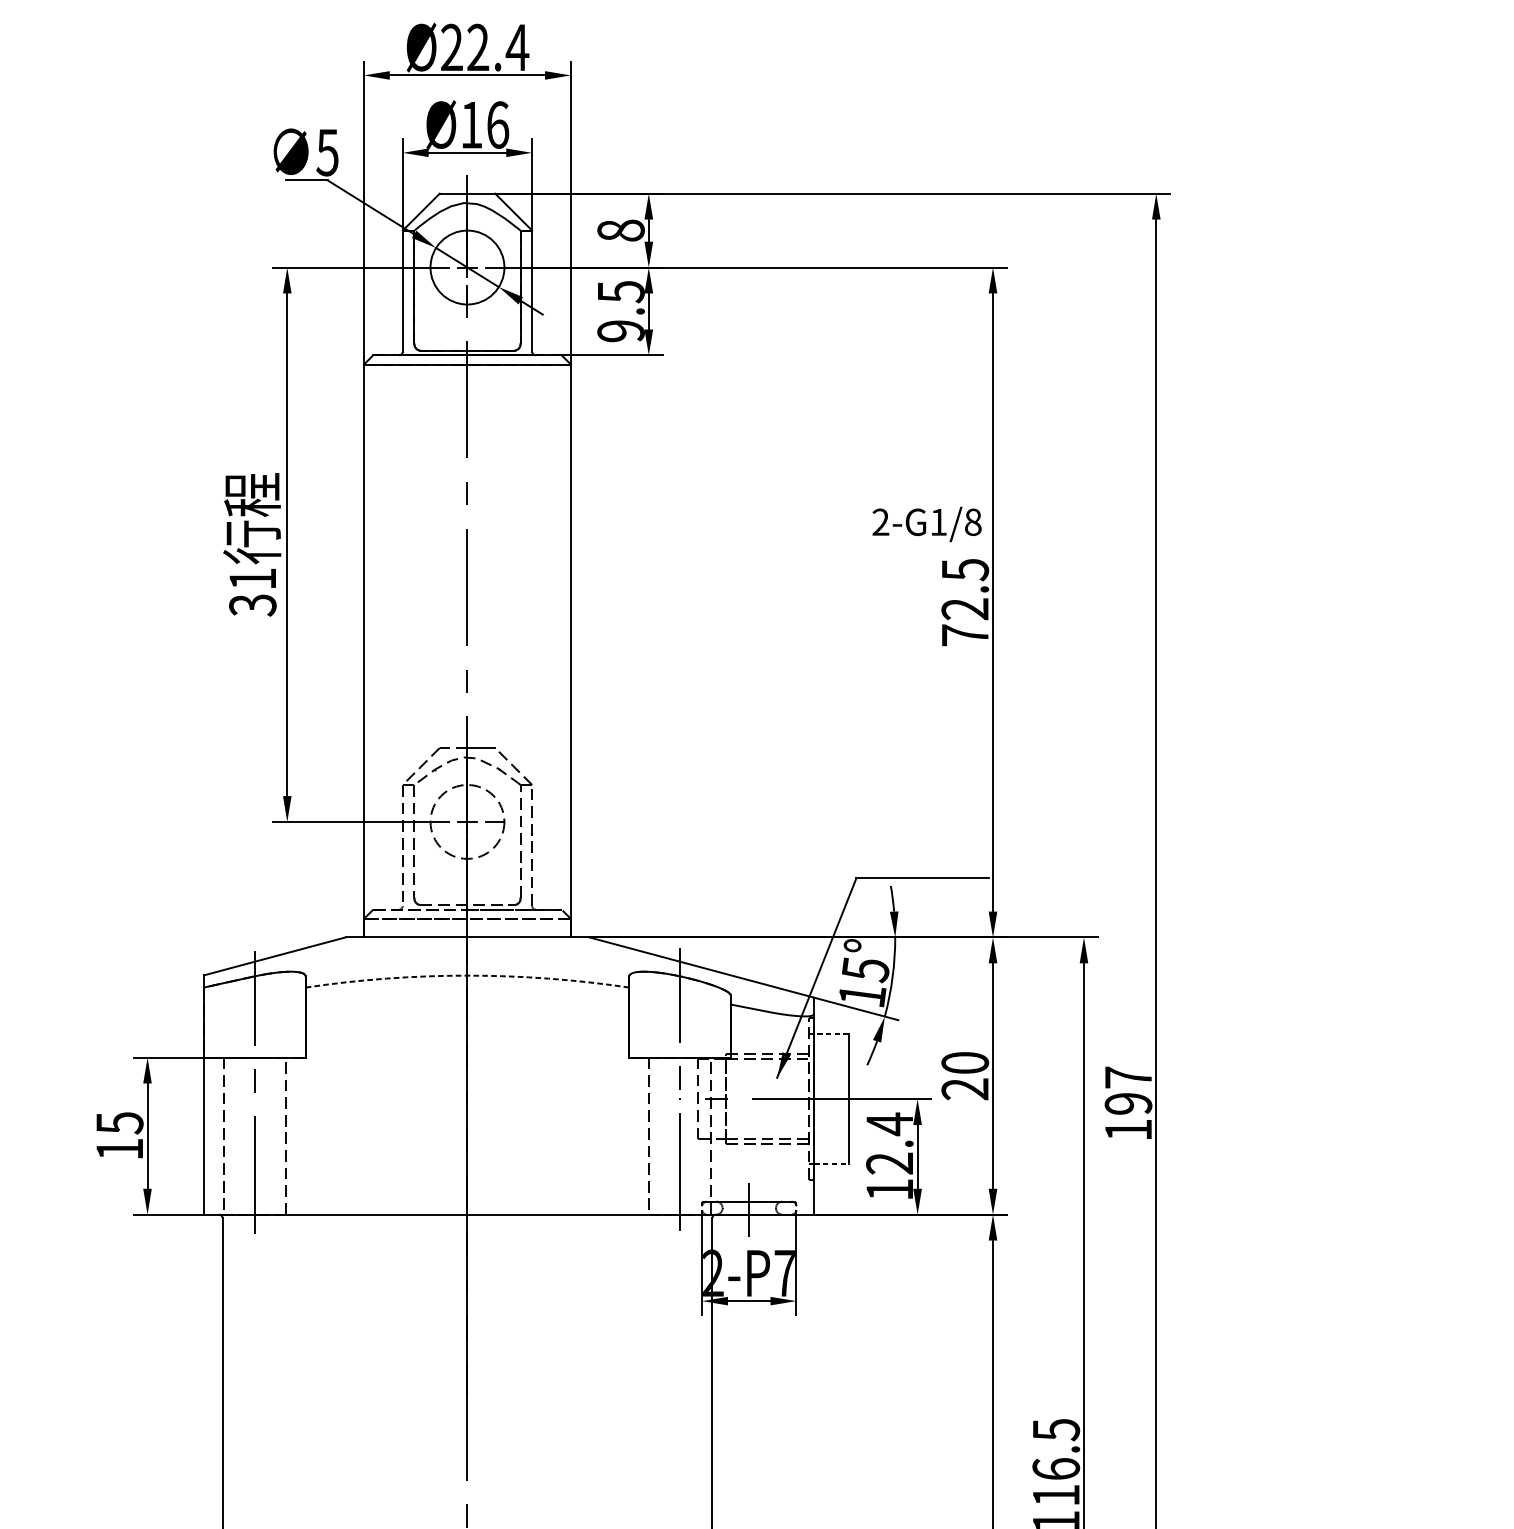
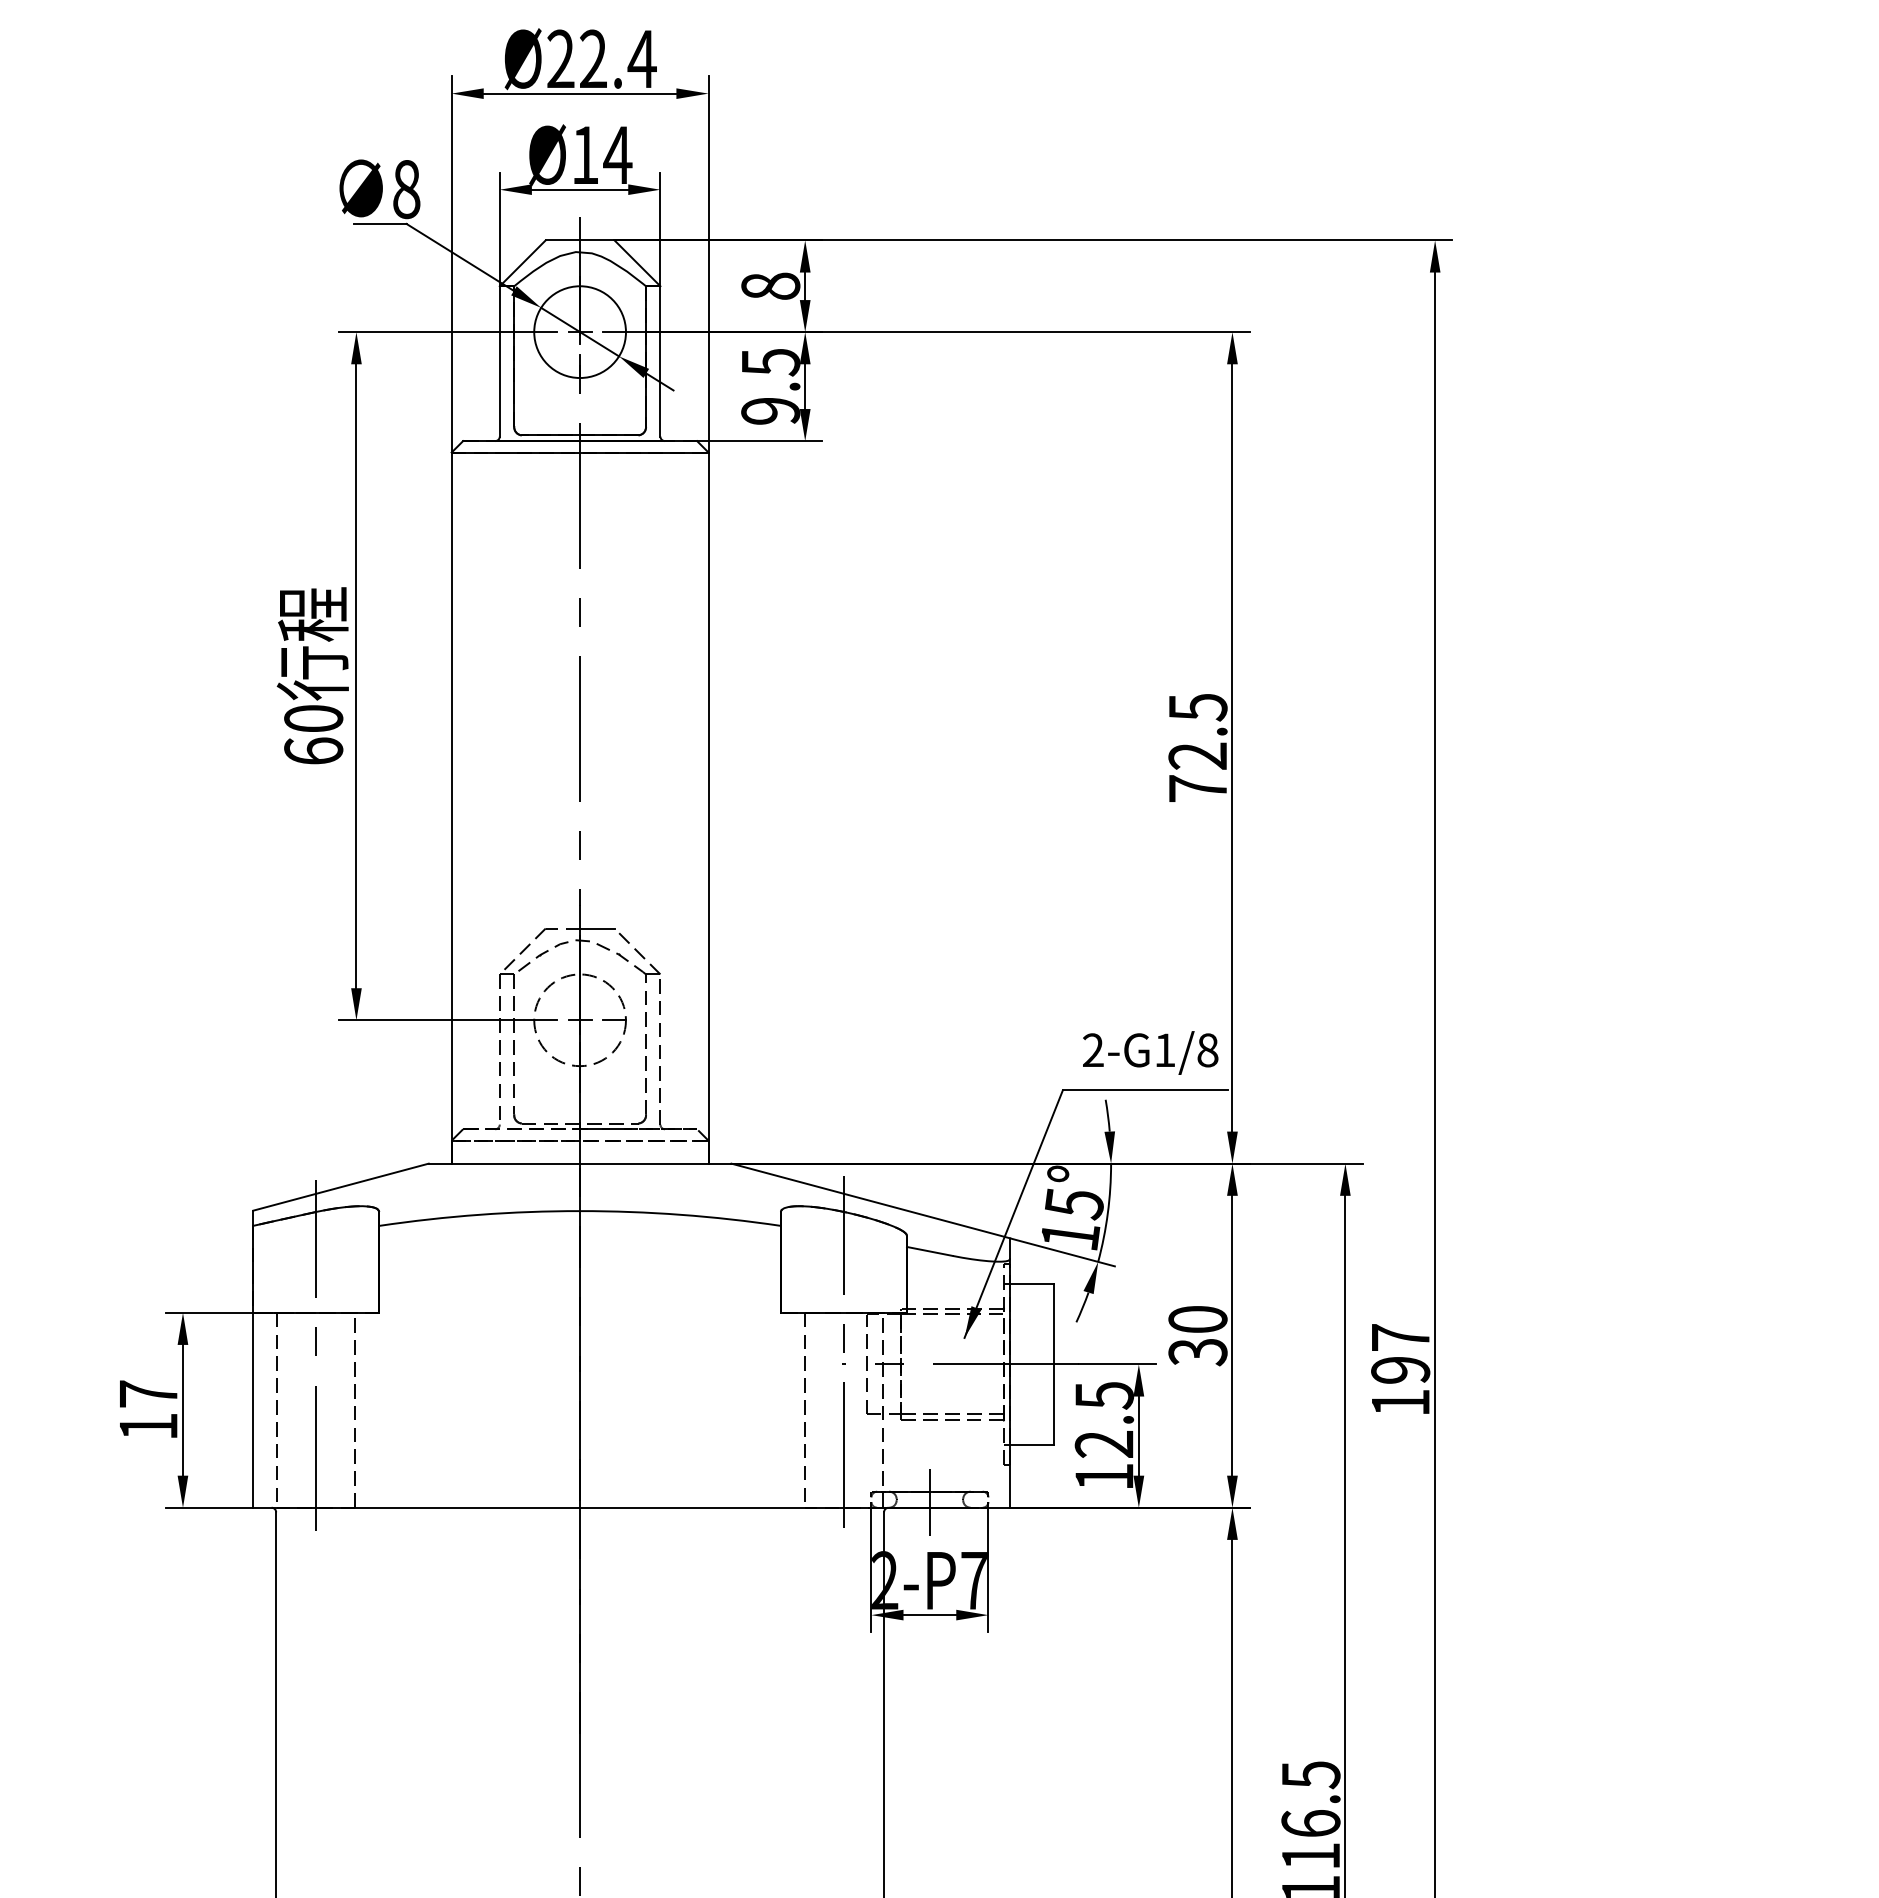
text: (497, 124) -> (617, 154), Ø16 -> Ø14
text: (327, 152) -> (406, 189), 5 -> 8
text: (926, 524) -> (1150, 1052), moved
text: (252, 592) -> (313, 735), 31 -> 60
arc: (467, 975) -> (580, 1211), dashed -> solid
line: (831, 1034) -> (1032, 1284), dashed -> solid
text: (964, 1089) -> (1197, 1352), 20 -> 30
text: (120, 1123) -> (149, 1394), 15 -> 17
text: (889, 1124) -> (1104, 1395), 12.4 -> 12.5
line: (831, 1163) -> (1032, 1444), dashed -> solid

